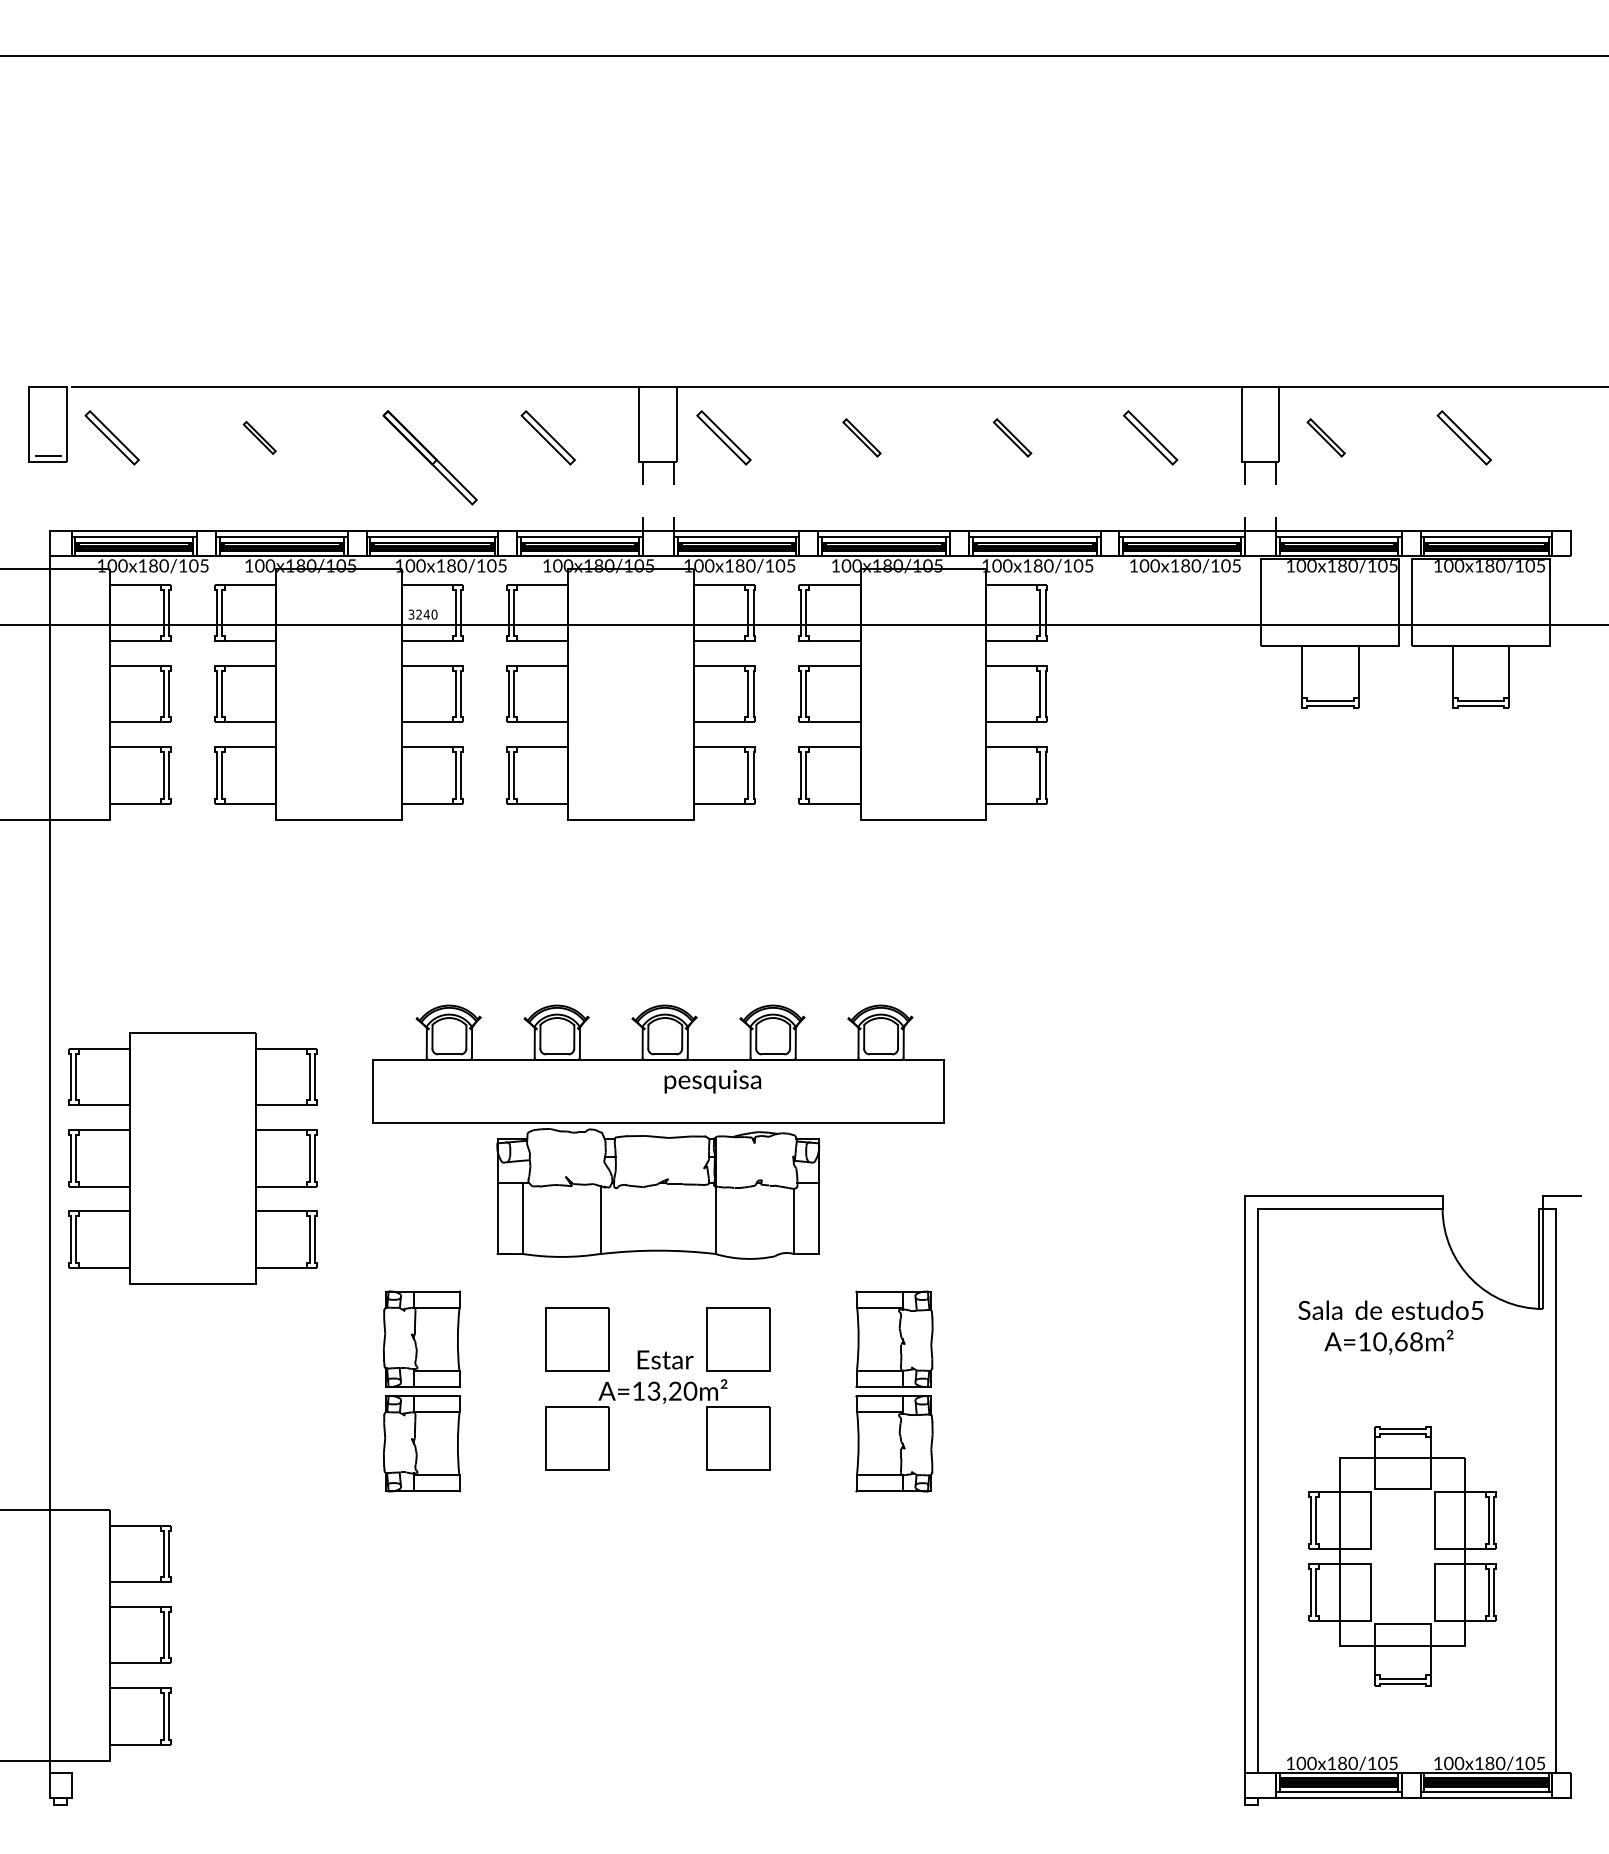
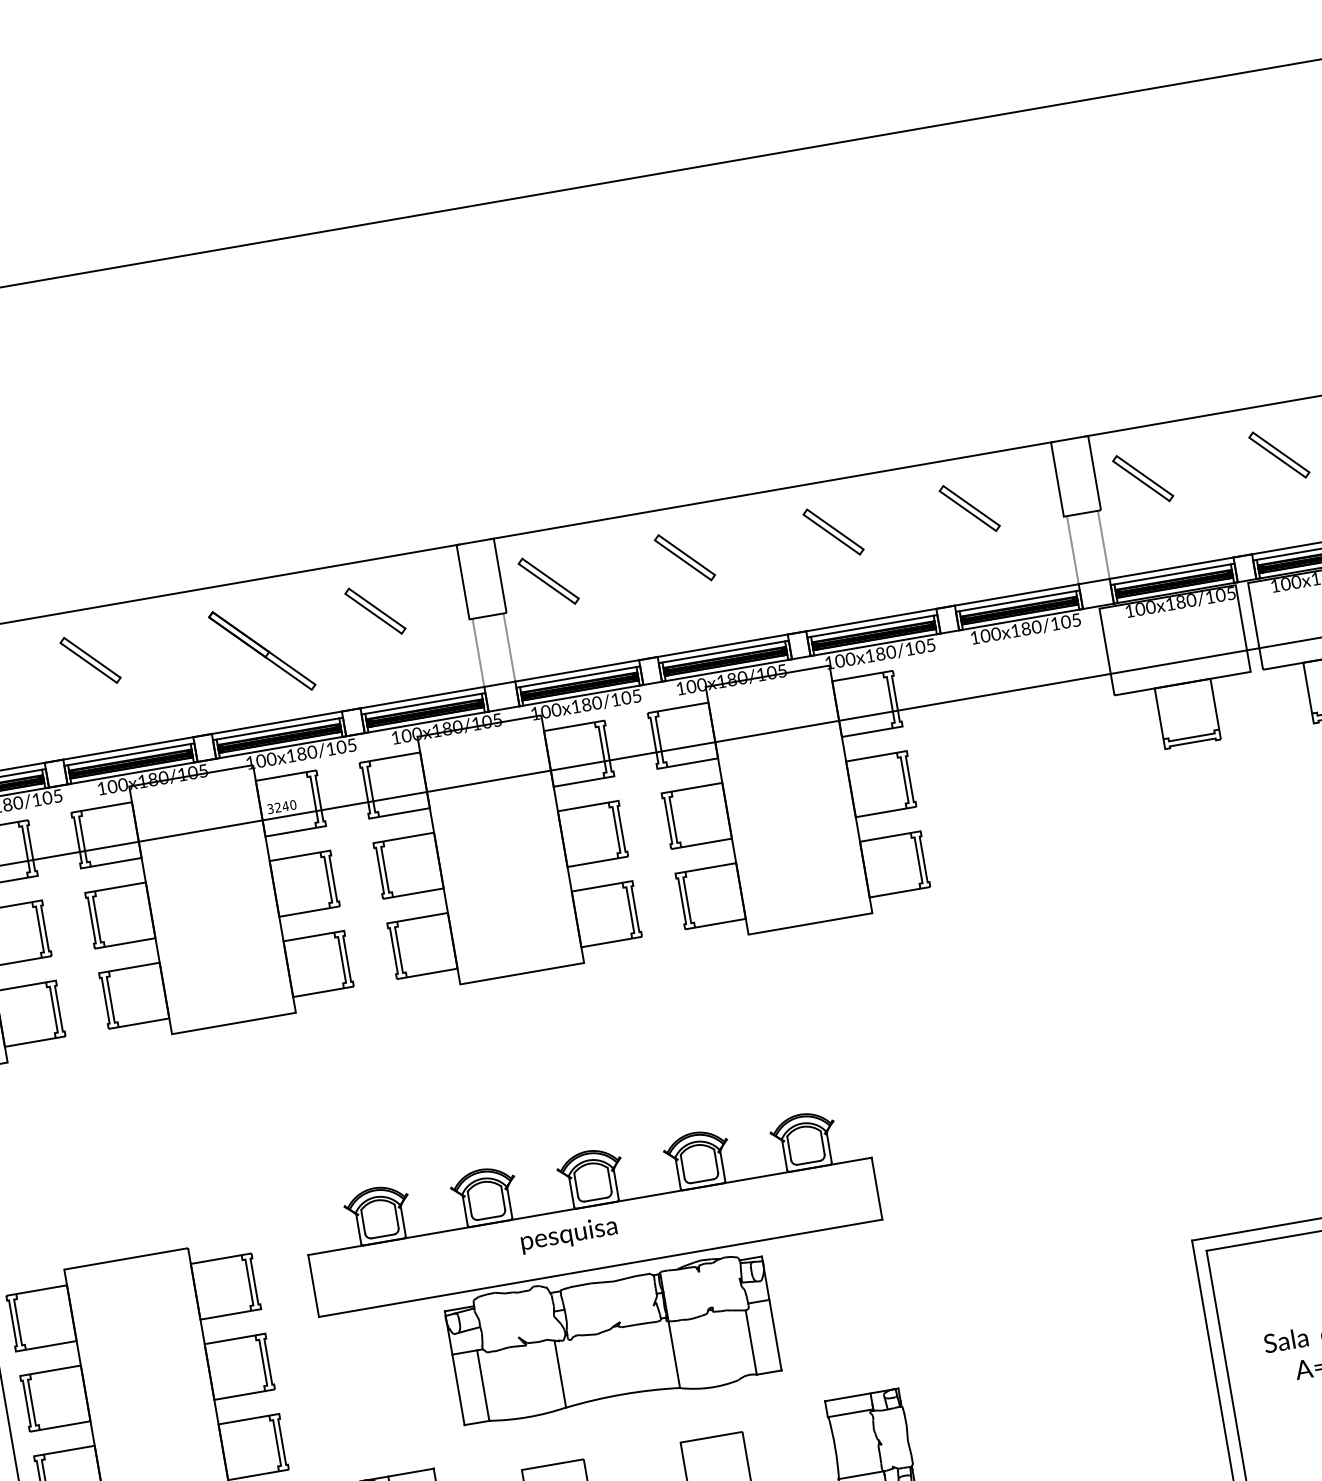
part: (259, 437) -> (90, 660), size x1.67
part: (861, 437) -> (684, 557), size x1.43
part: (1012, 437) -> (833, 531), size x1.43
part: (1325, 437) -> (1142, 478), size x1.43
text: (712, 1081) -> (568, 1234), moved

